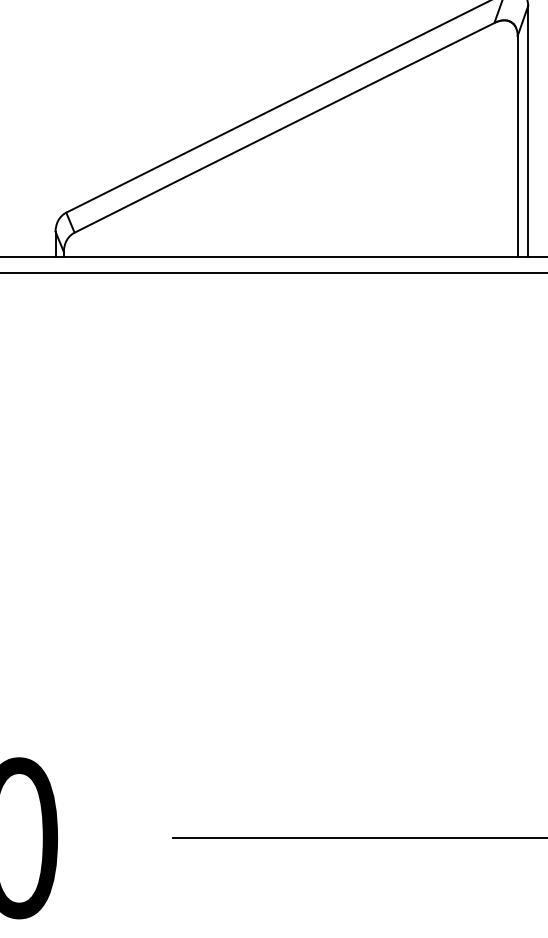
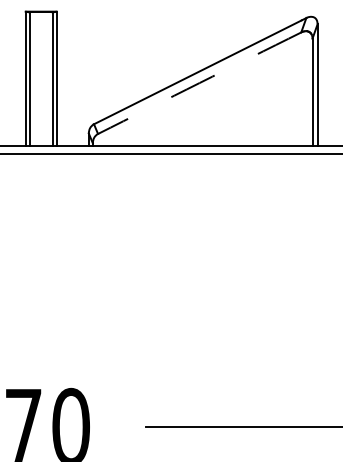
arc: (284, 128) -> (199, 83), solid -> dashed

